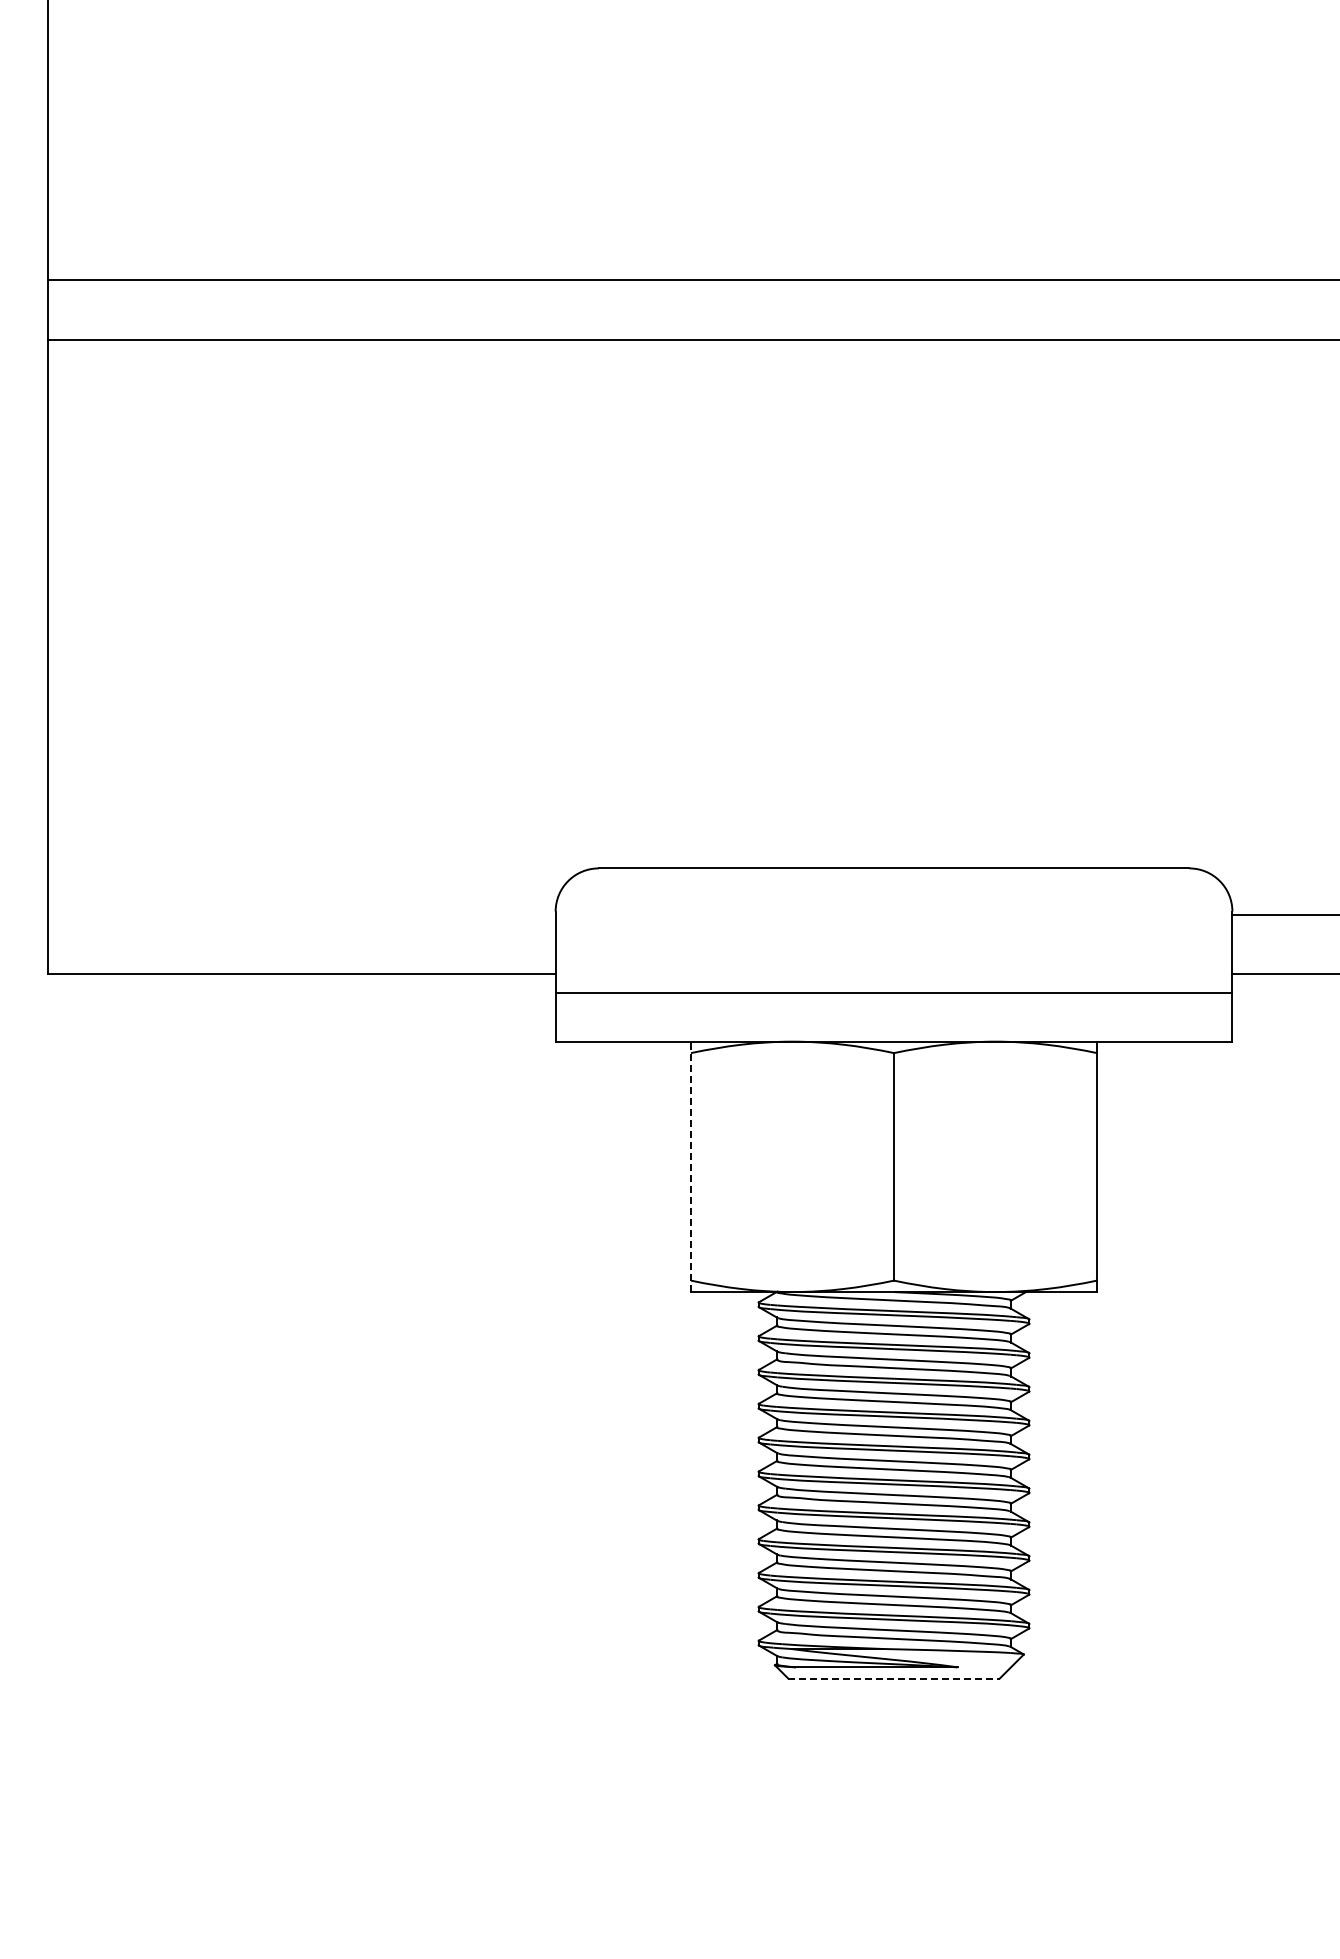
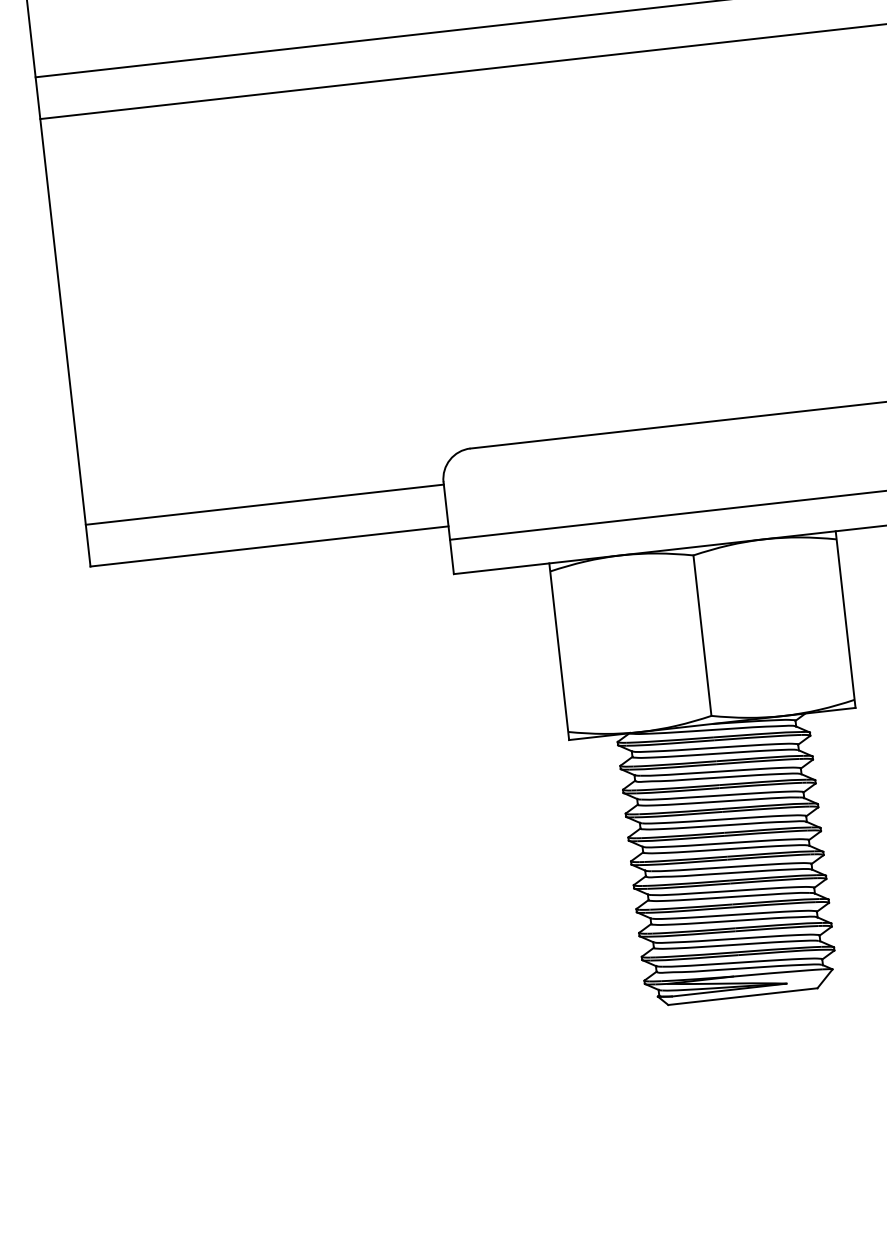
line: (301, 914) -> (264, 504), added
line: (691, 1166) -> (559, 651), dashed -> solid
line: (894, 1678) -> (743, 996), dashed -> solid

